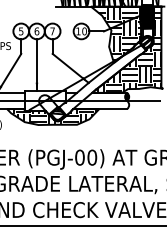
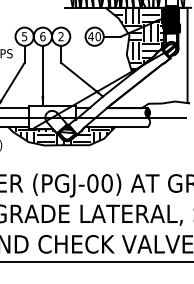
text: (52, 31) -> (60, 36), 7 -> 2
text: (77, 31) -> (90, 36), 10 -> 40
hatch: (126, 49) -> (147, 57), removed

